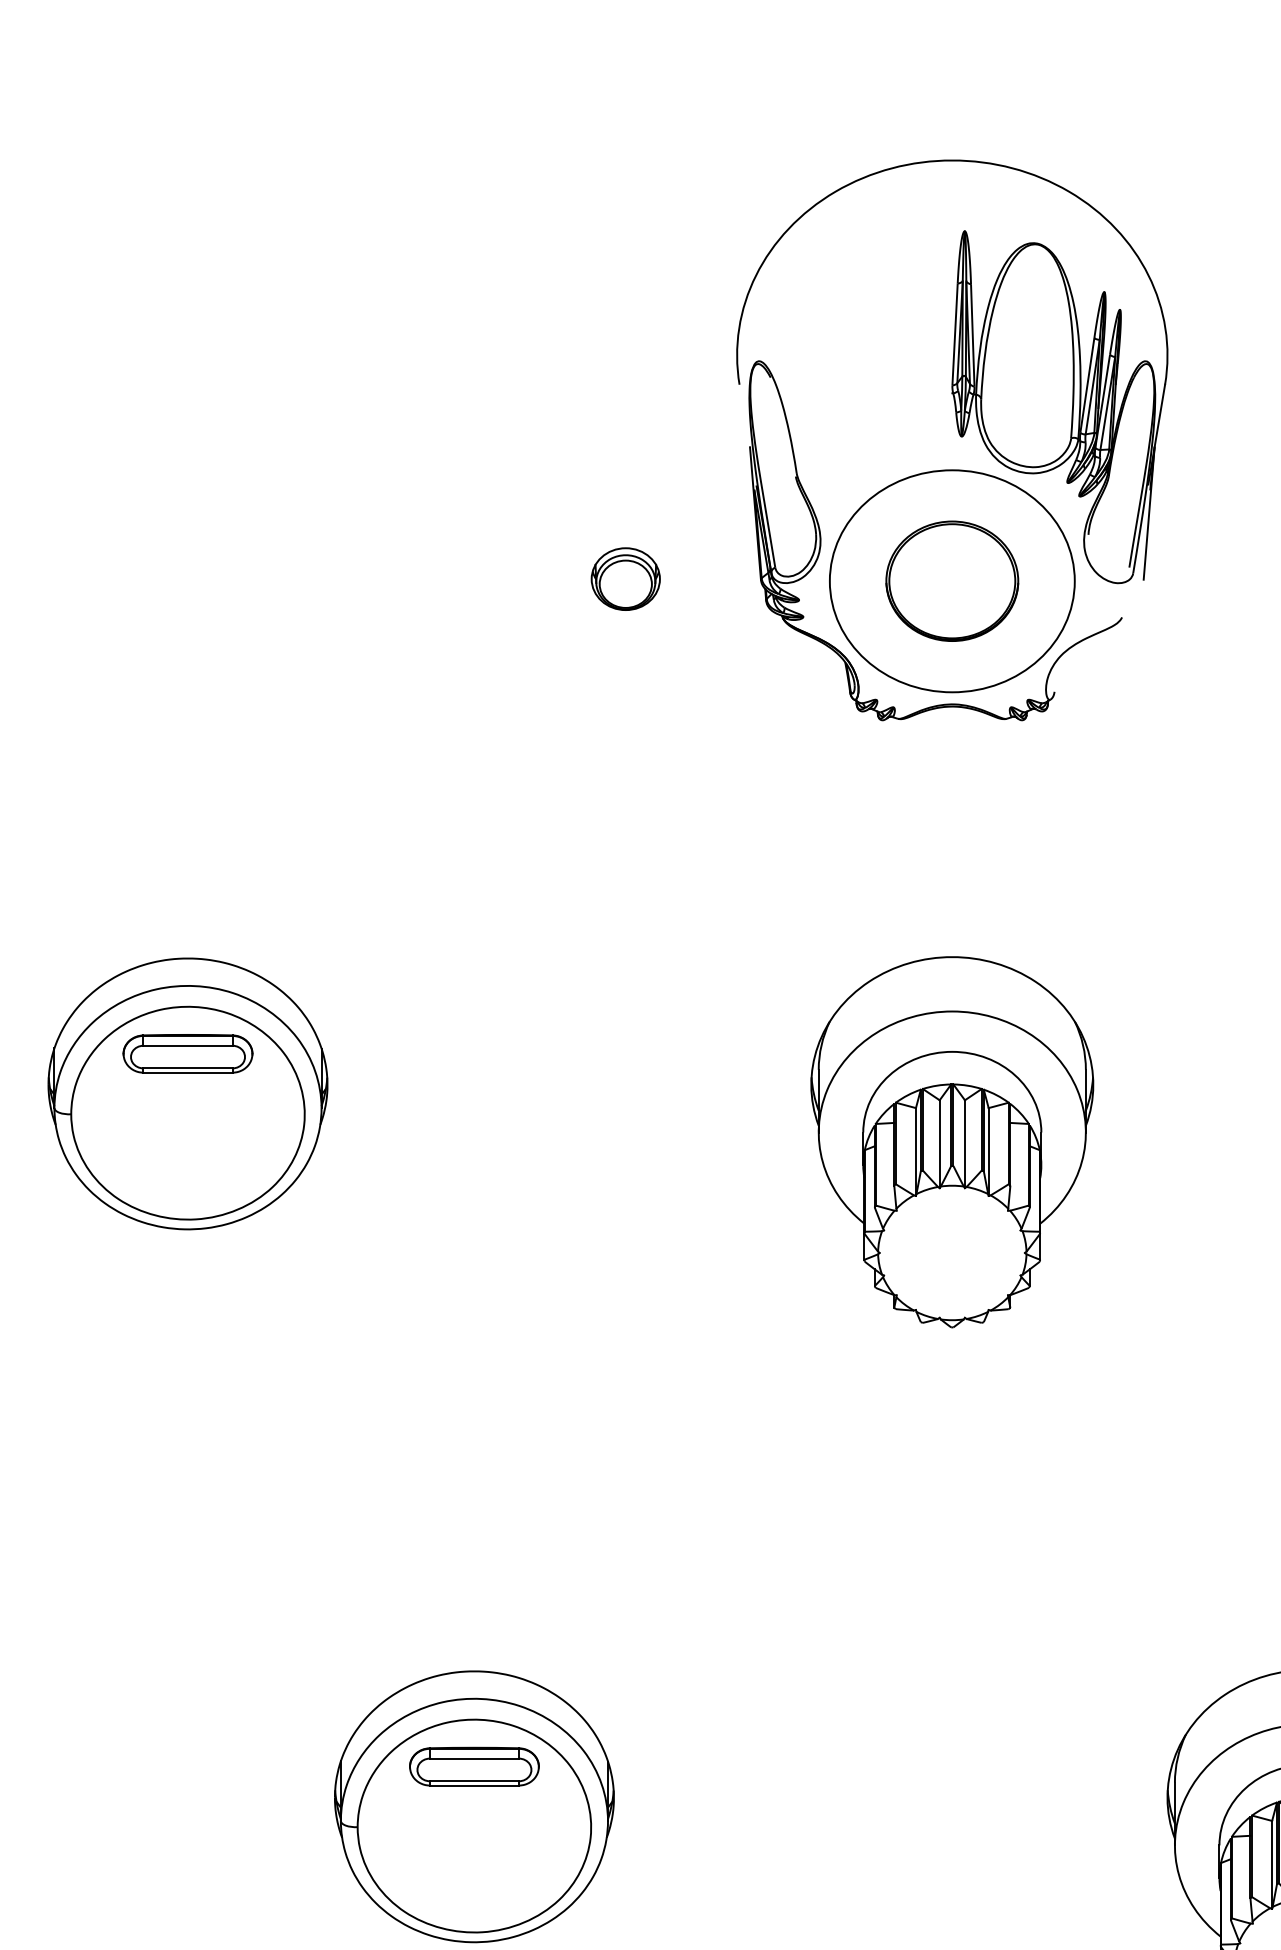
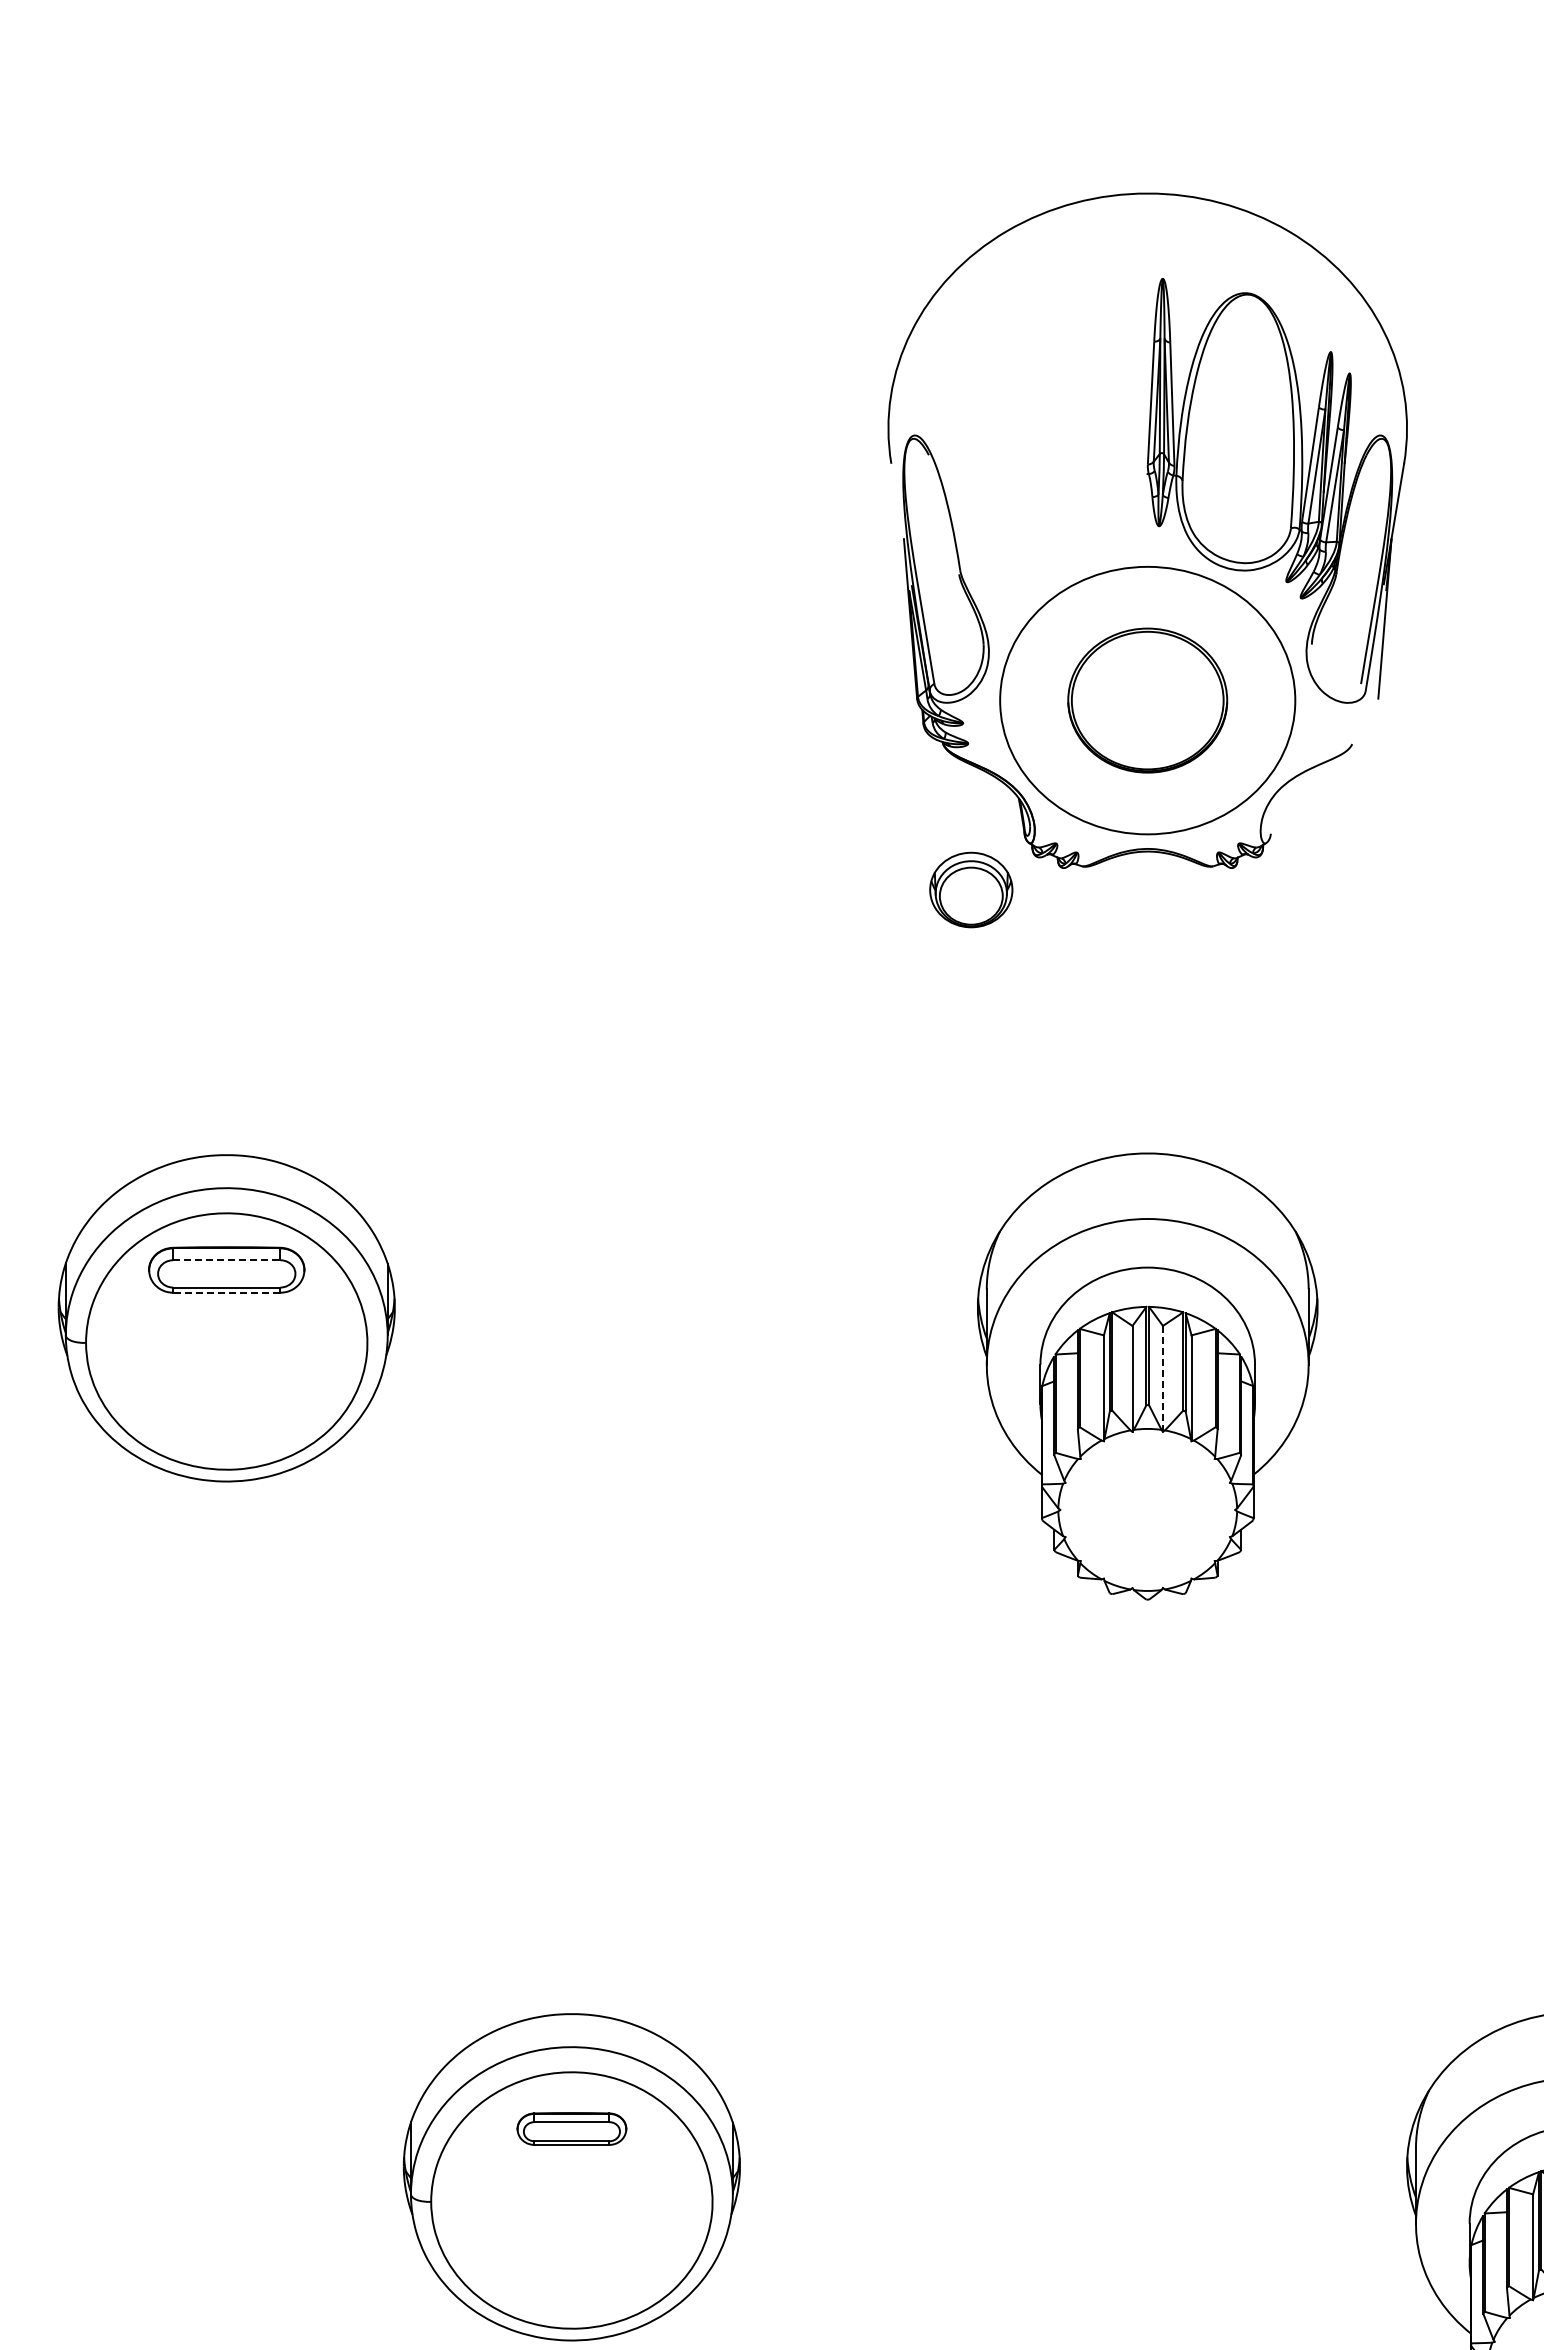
part: (625, 578) -> (971, 889), moved
line: (187, 1045) -> (226, 1260), solid -> dashed
line: (187, 1072) -> (226, 1292), solid -> dashed
line: (964, 1143) -> (1162, 1378), solid -> dashed
part: (474, 1766) -> (571, 2128), size x0.7

